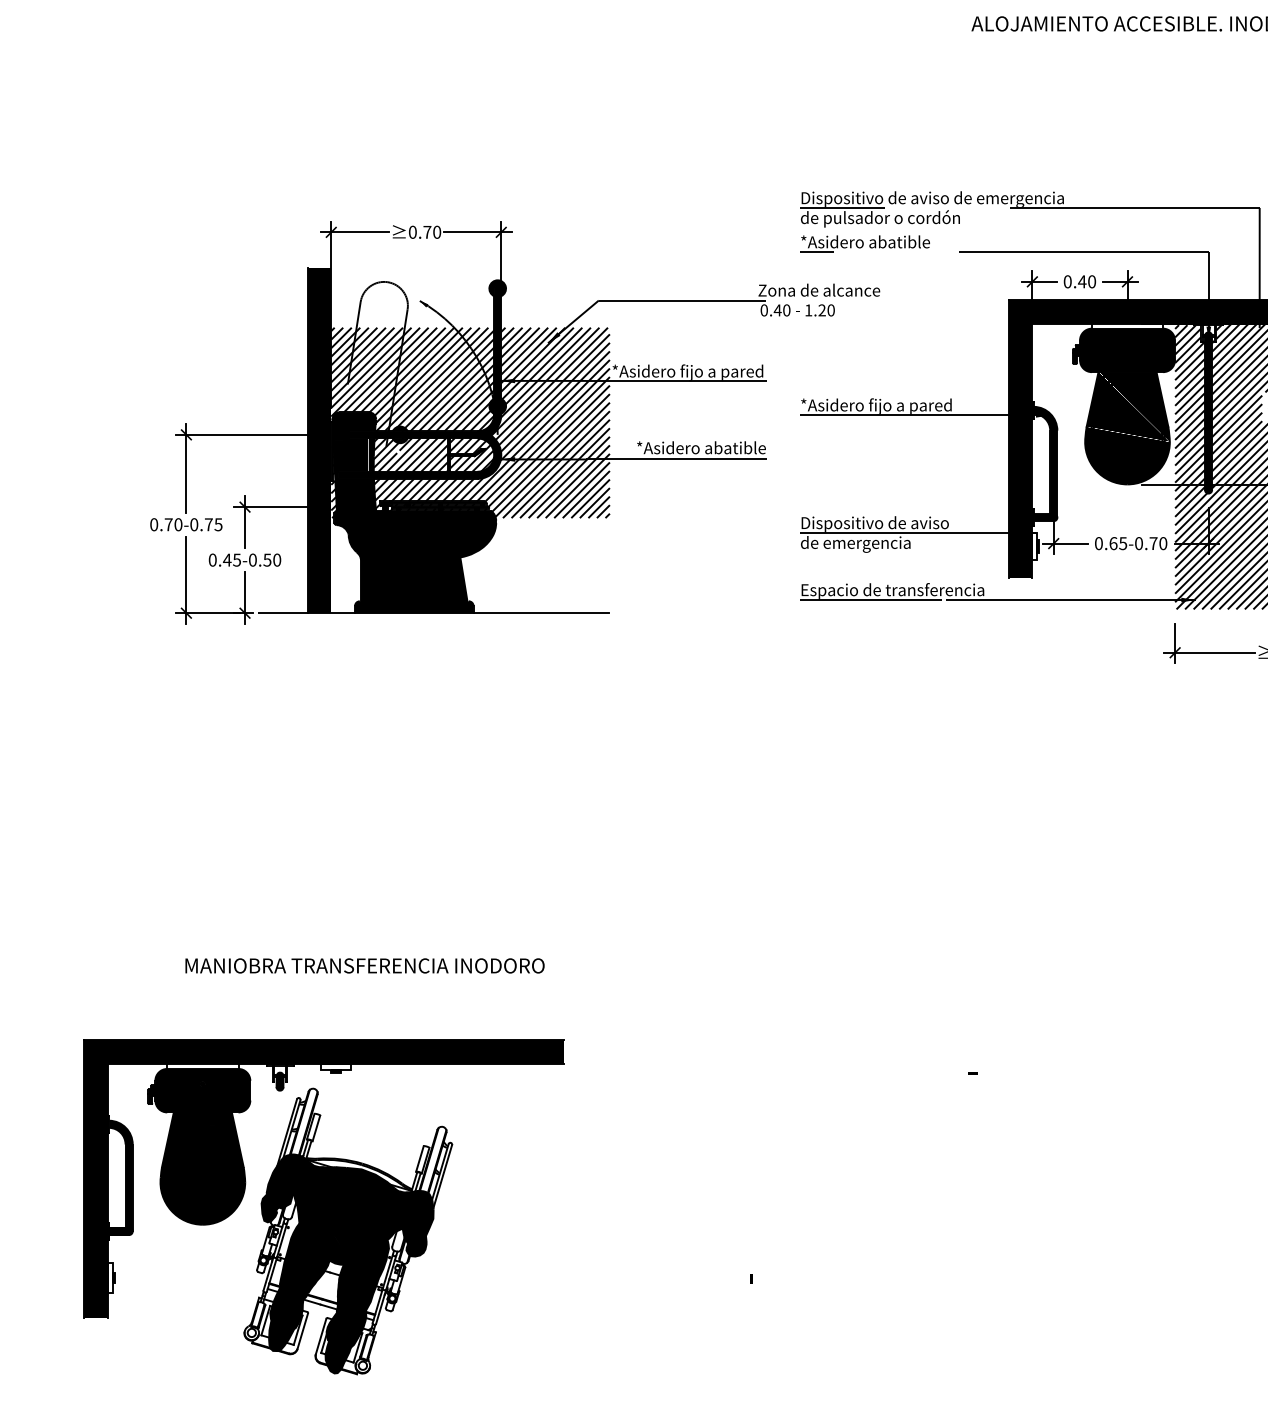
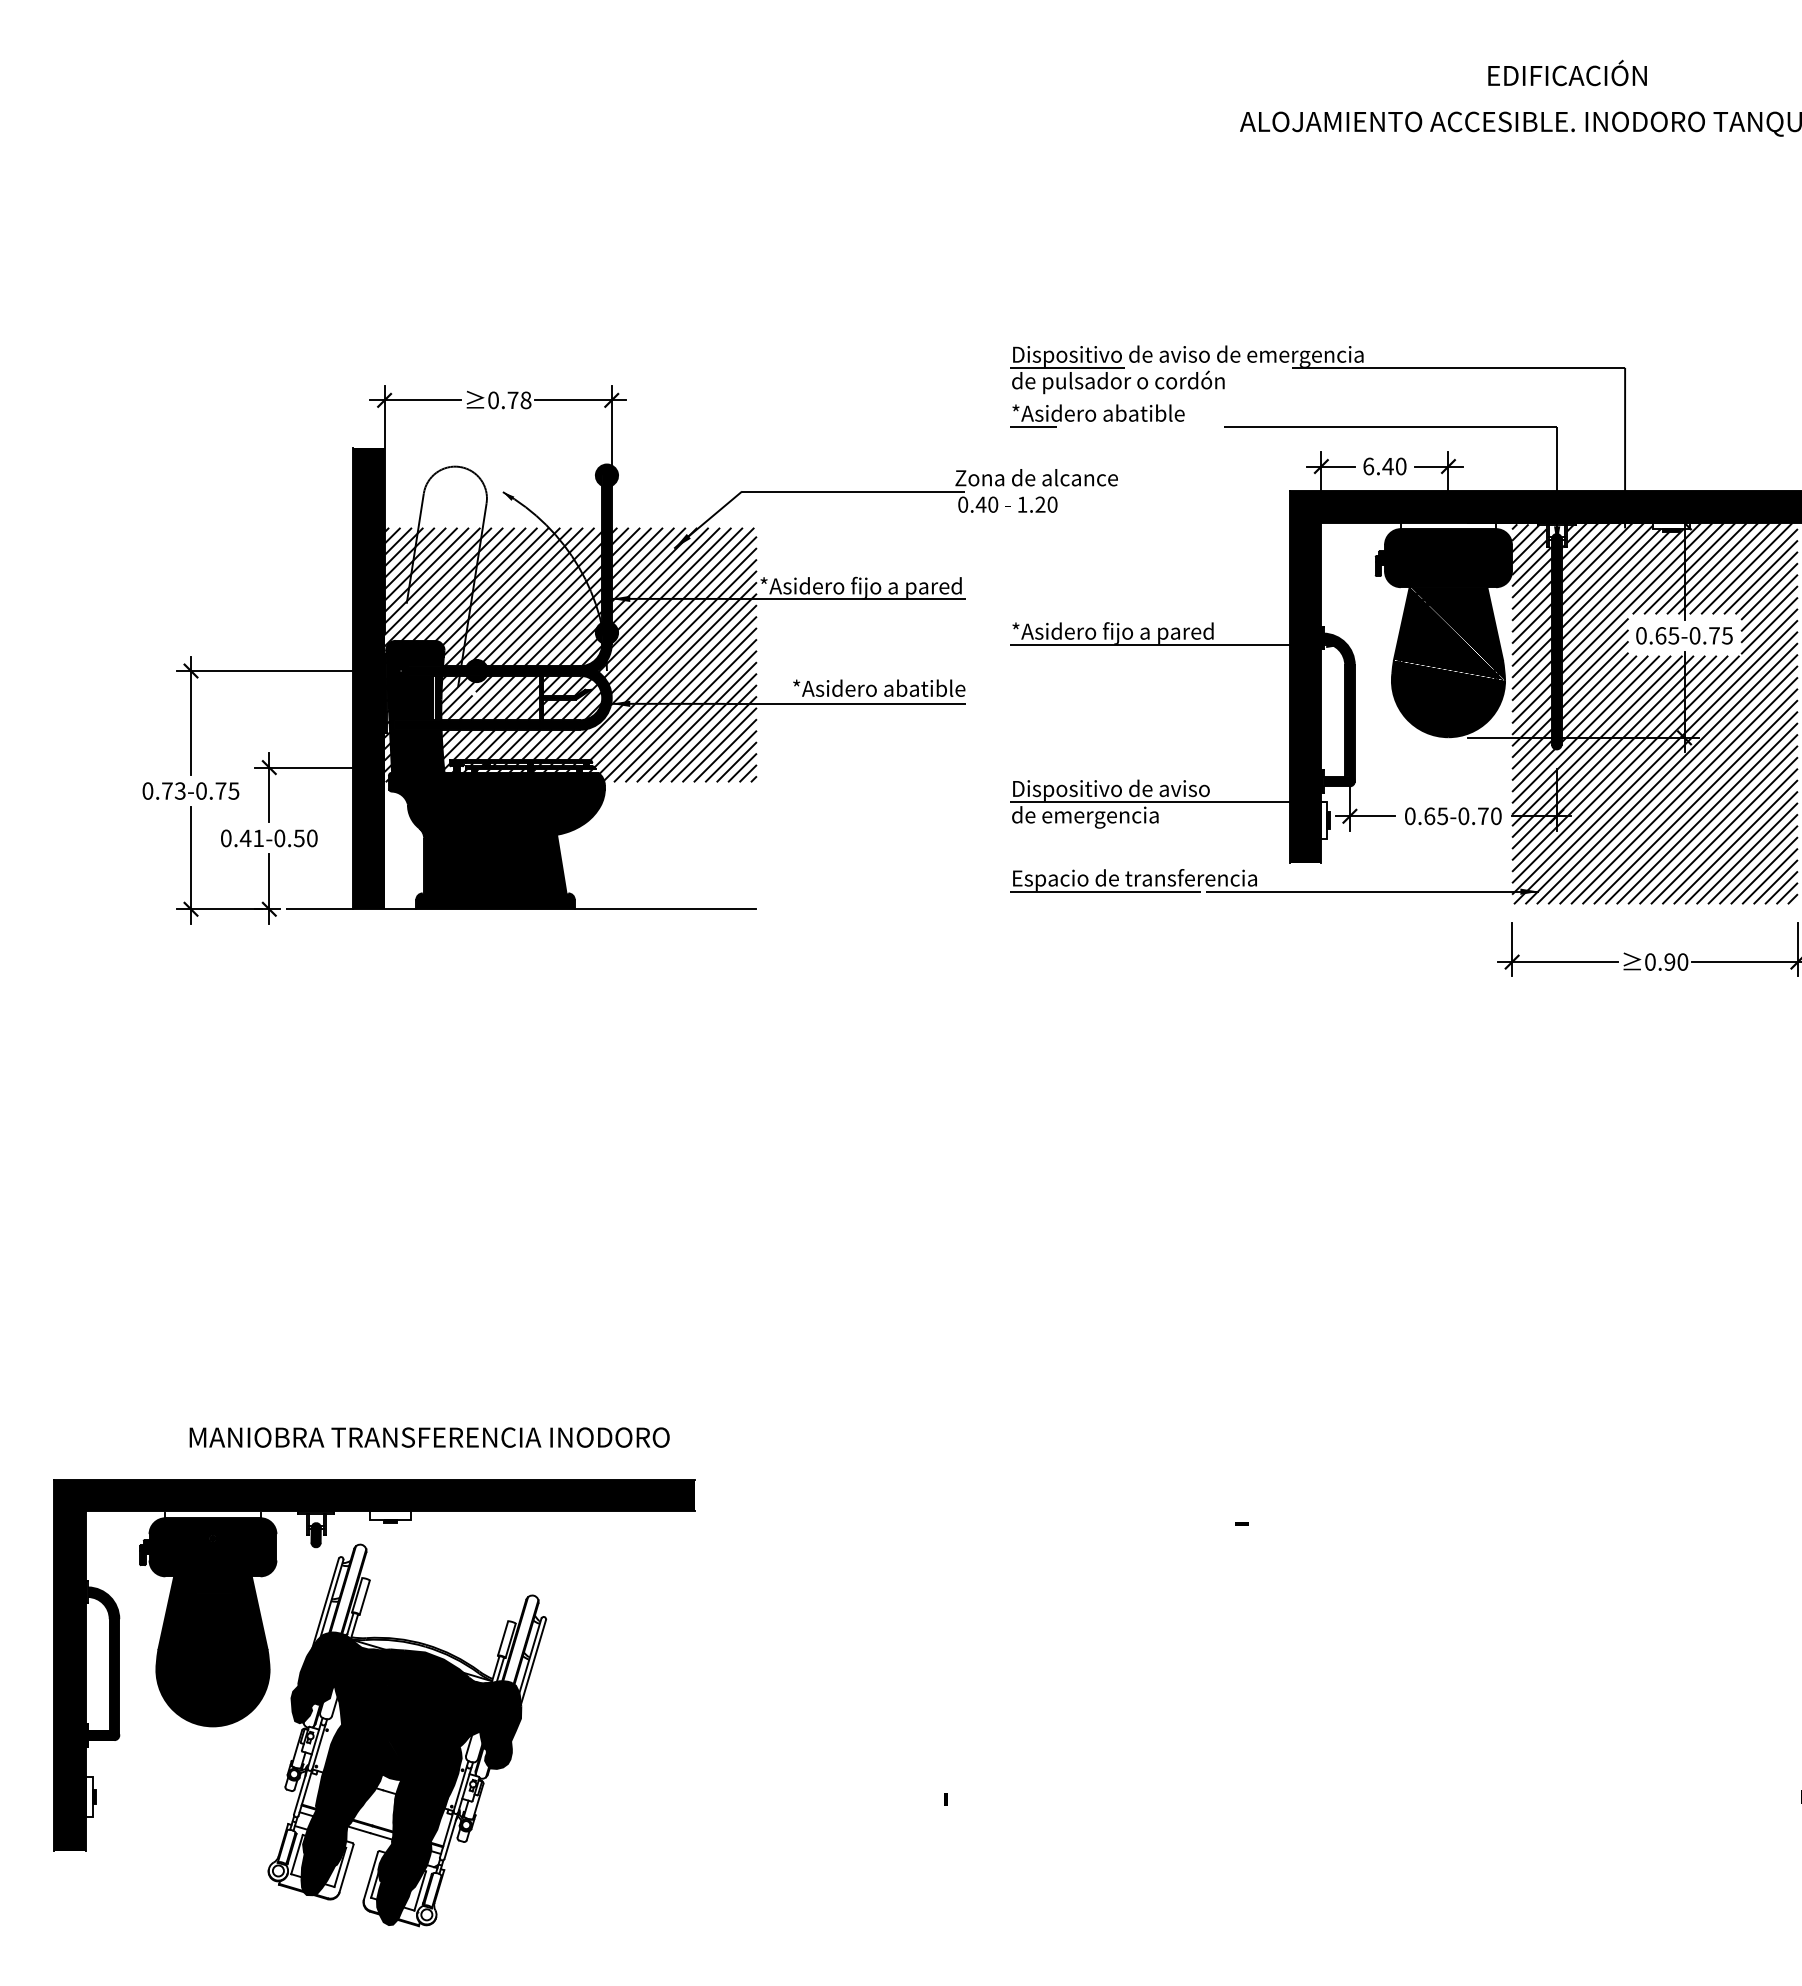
text: (436, 232) -> (525, 400), 0.70 -> 0.78
text: (1067, 281) -> (1368, 466), 0.40 -> 6.40
text: (177, 524) -> (179, 790), 0.70-0.75 -> 0.73-0.75
text: (236, 560) -> (258, 838), 0.45-0.50 -> 0.41-0.50
text: (364, 965) -> (429, 1437), moved

